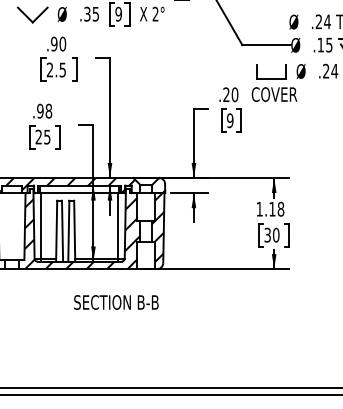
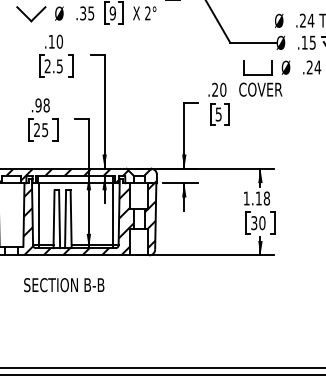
text: (54, 43) -> (51, 41), .90 -> .10
text: (229, 120) -> (218, 114), 9 -> 5
text: (116, 302) -> (64, 285), moved

